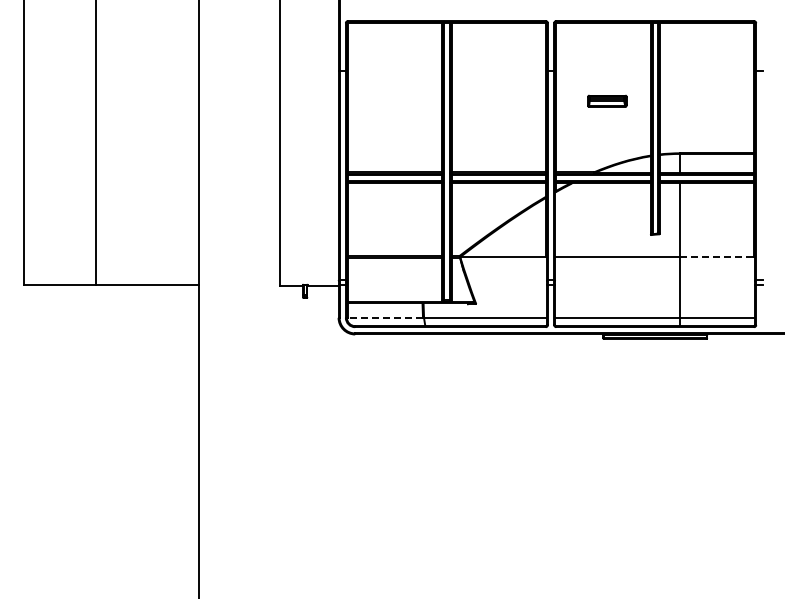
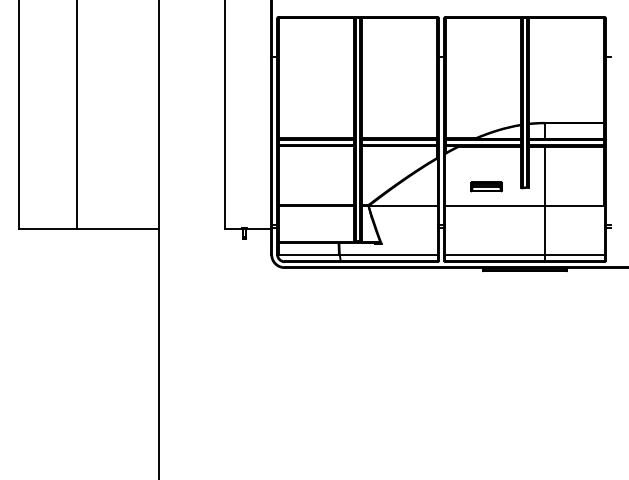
part: (607, 100) -> (486, 186), moved
line: (717, 257) -> (574, 206), dashed -> solid
line: (385, 317) -> (308, 254), dashed -> solid

